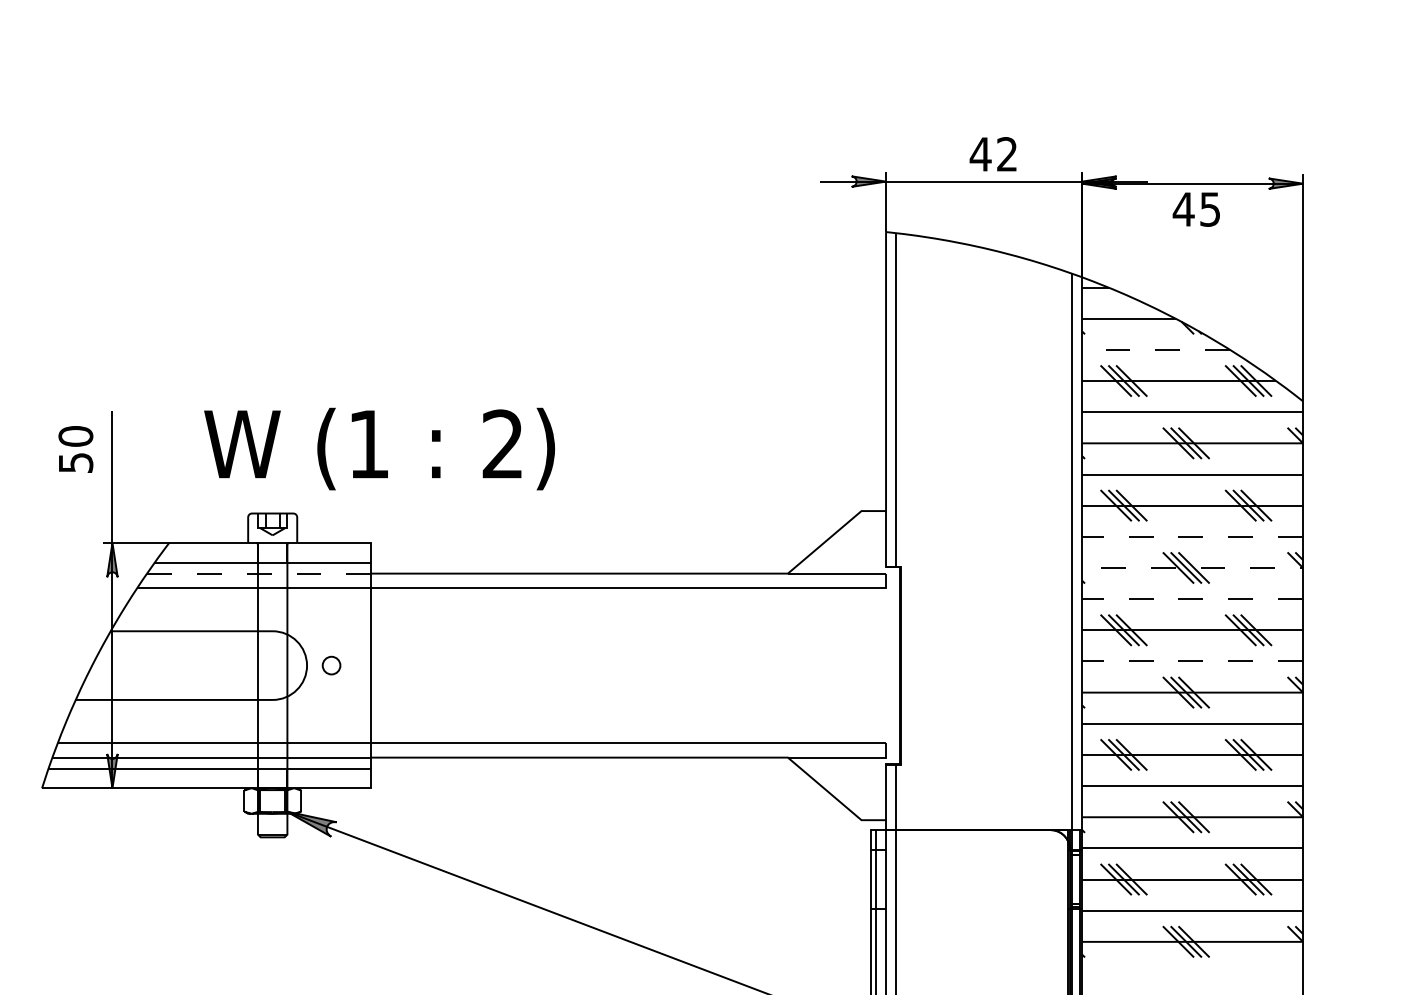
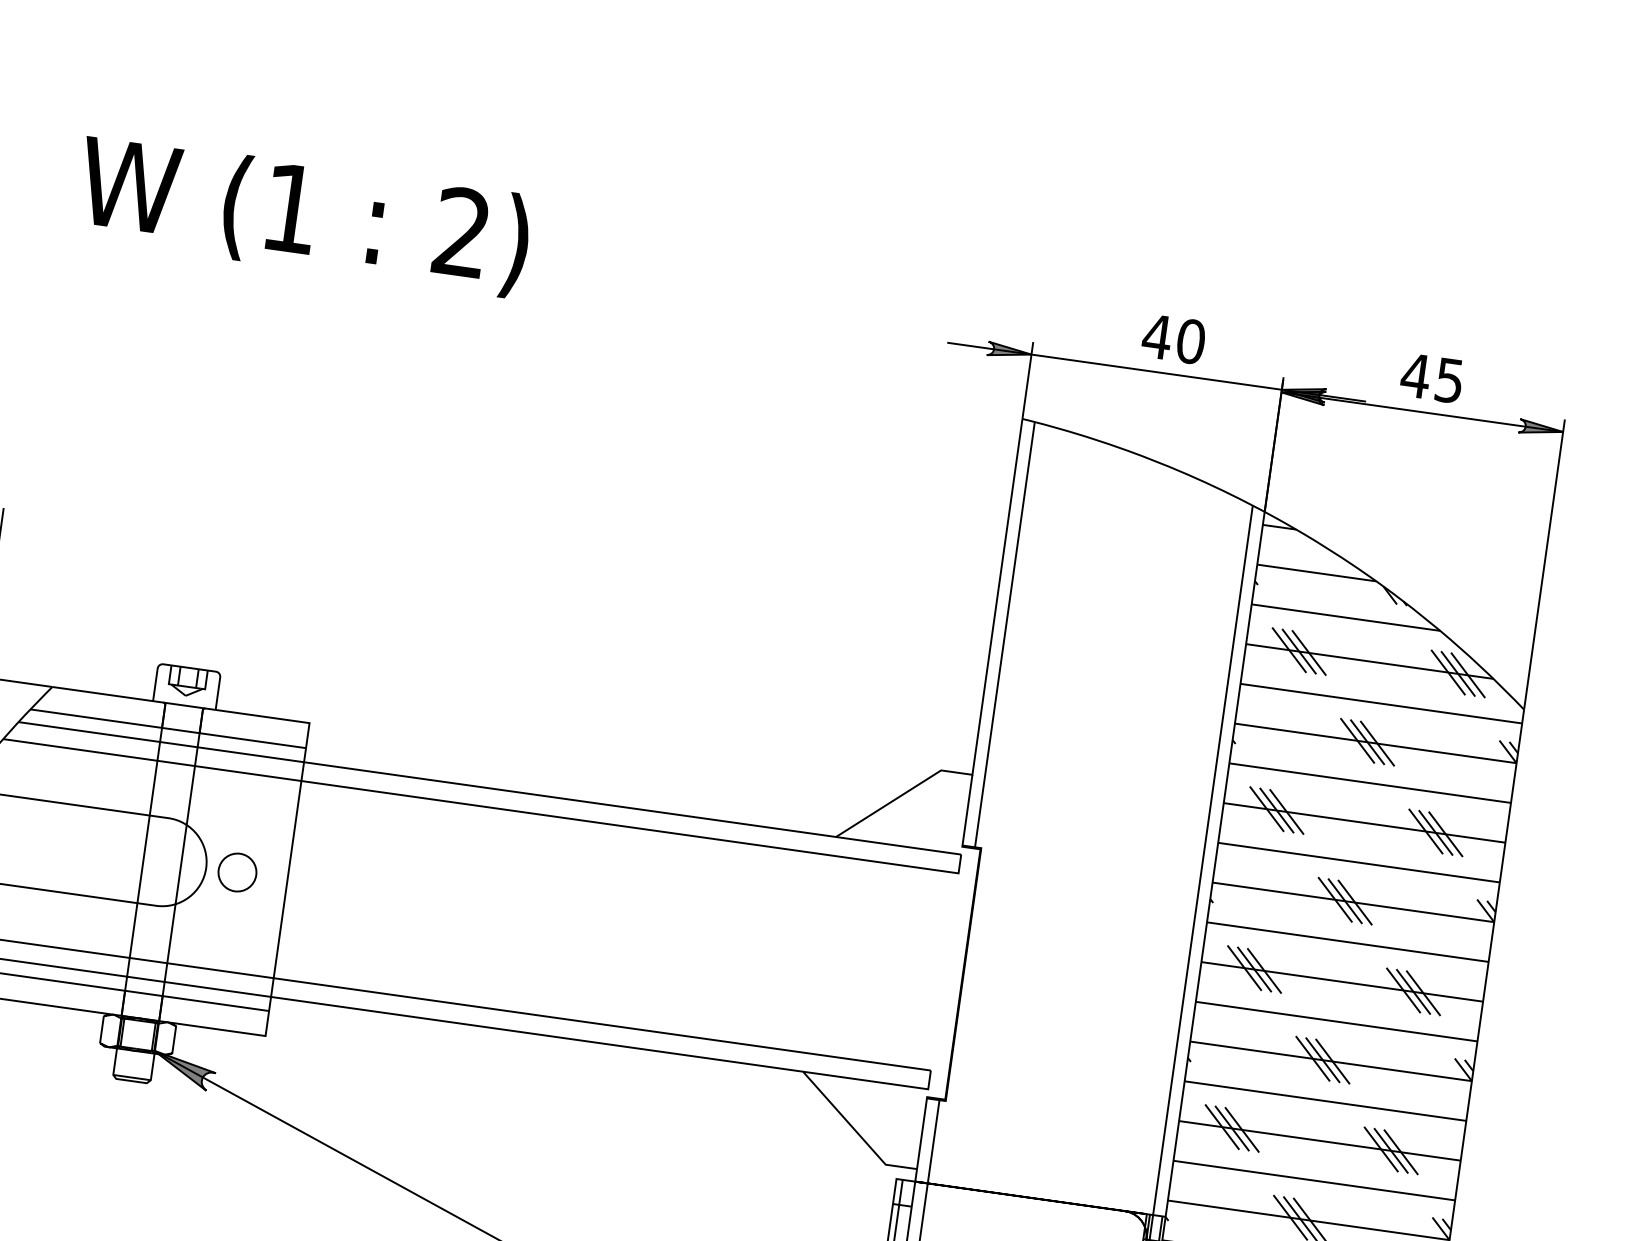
text: (1006, 154) -> (1190, 341), 42 -> 40
text: (1195, 209) -> (1430, 378), moved
line: (1156, 349) -> (1346, 617), dashed -> solid
text: (379, 448) -> (303, 215), moved
line: (1192, 536) -> (1358, 862), dashed -> solid
line: (1204, 567) -> (1368, 903), dashed -> solid
line: (258, 573) -> (160, 741), dashed -> solid
line: (1192, 599) -> (1347, 942), dashed -> solid
line: (1192, 661) -> (1336, 1021), dashed -> solid
circle: (331, 665) -> (237, 872), size x1.67

